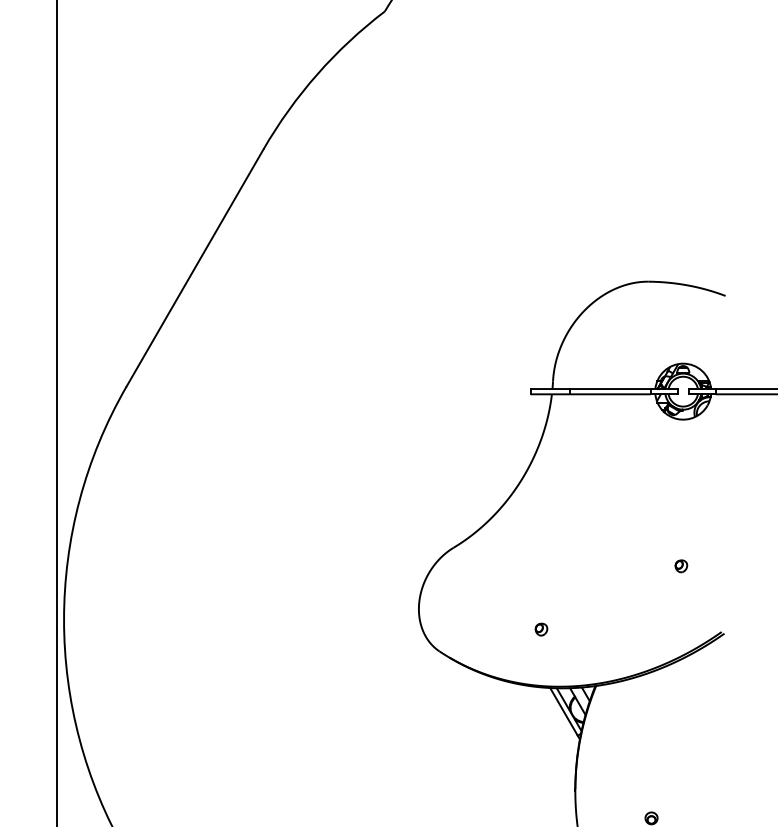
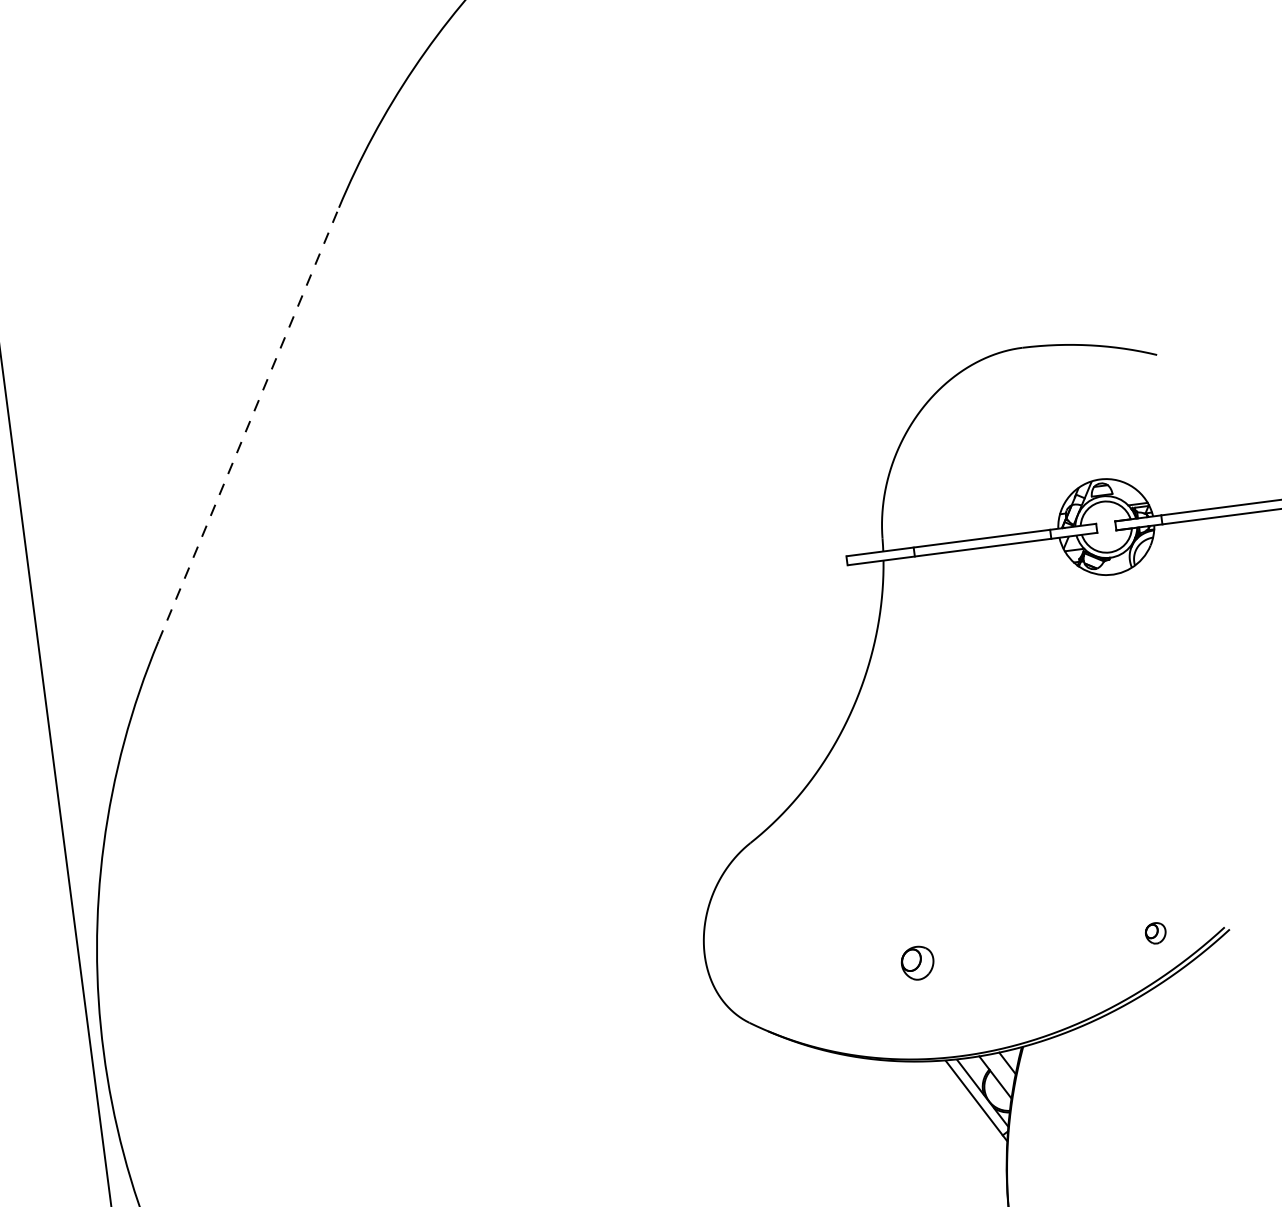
line: (195, 267) -> (249, 423), solid -> dashed
part: (681, 566) -> (1156, 933), moved
part: (541, 629) -> (917, 962), size x1.6

